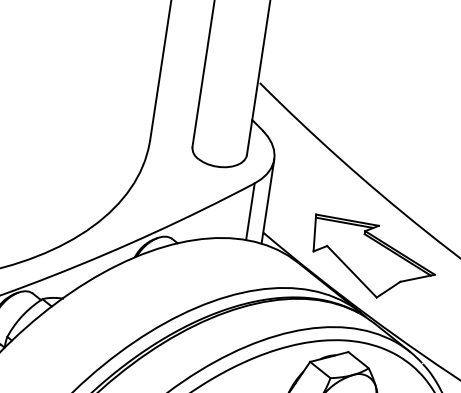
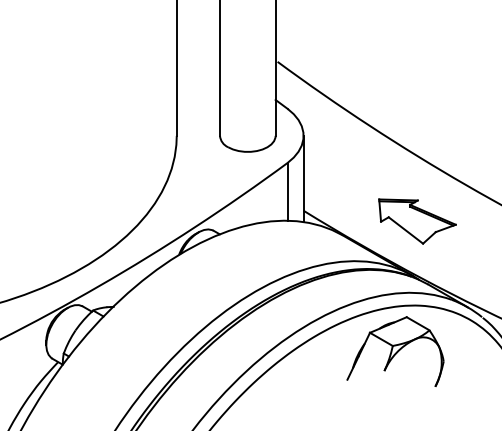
part: (373, 259) -> (417, 221), size x0.6

